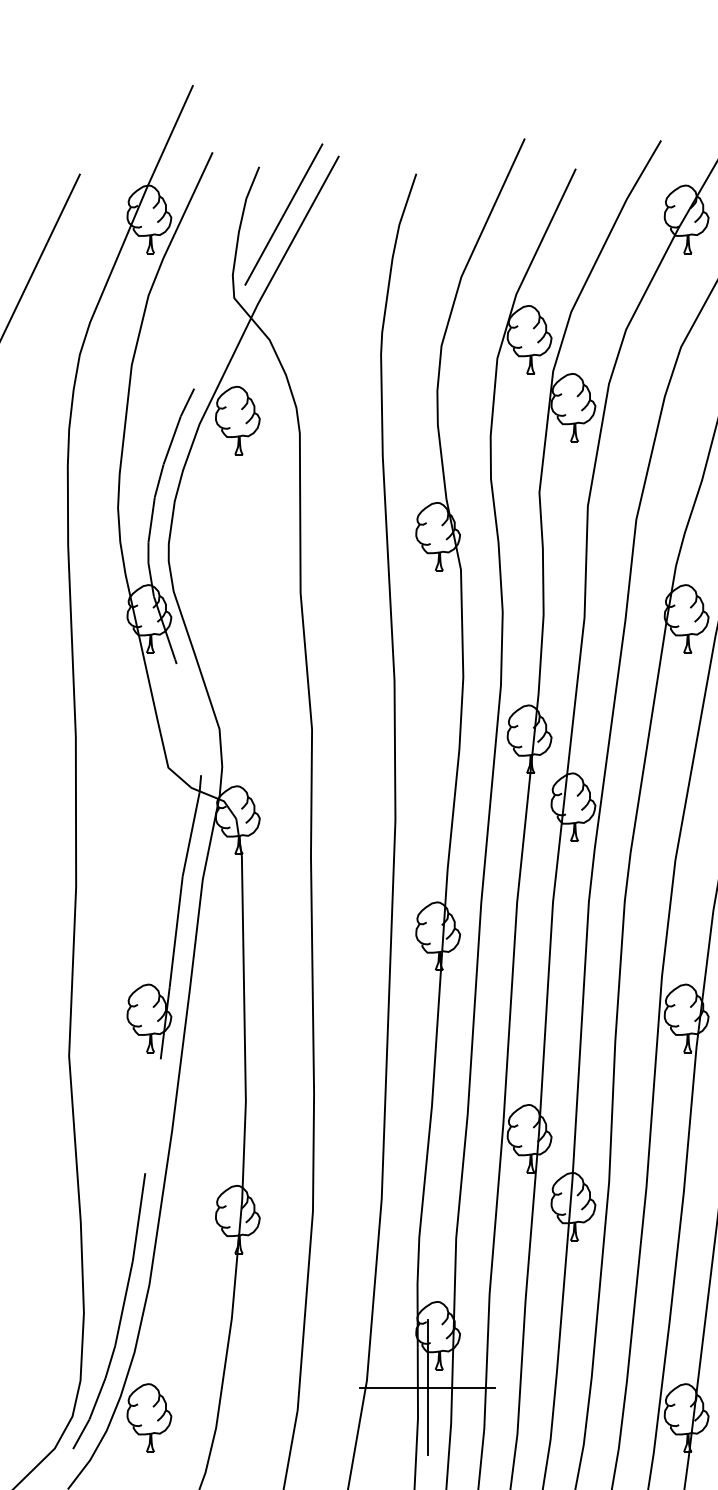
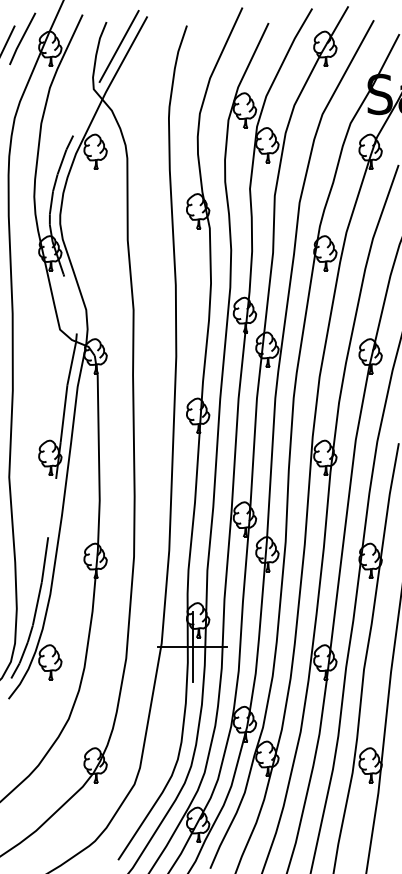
line: (95, 198) -> (22, 38), added

